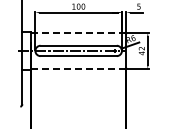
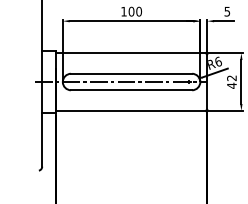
line: (78, 32) -> (131, 52), dashed -> solid
line: (78, 69) -> (131, 111), dashed -> solid

